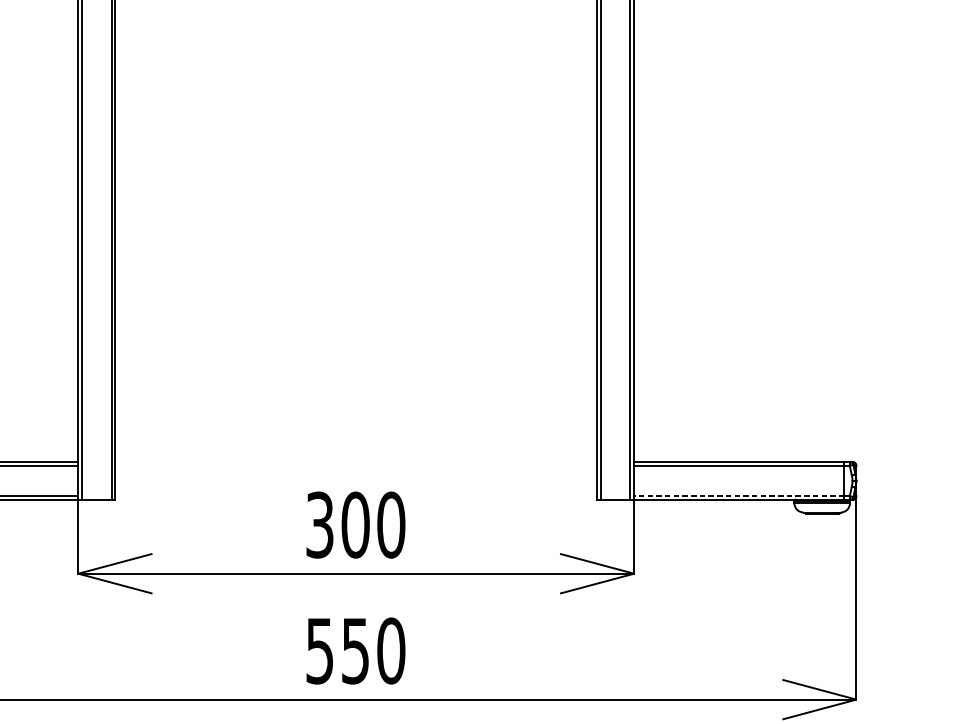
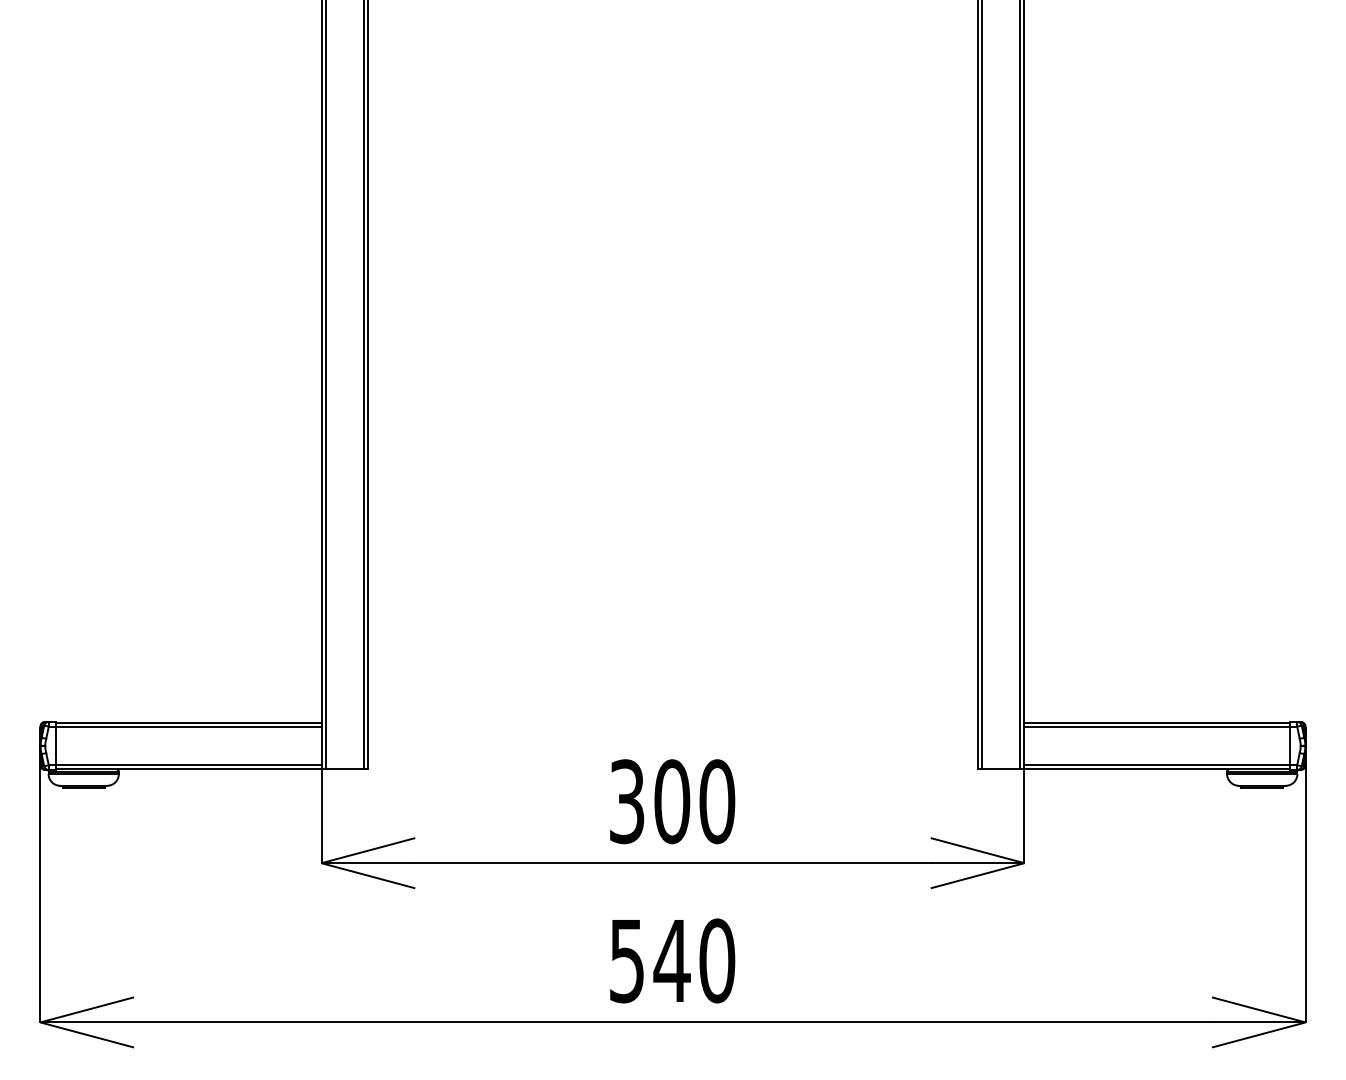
line: (739, 495) -> (1157, 764), dashed -> solid
text: (355, 651) -> (671, 961), 550 -> 540

